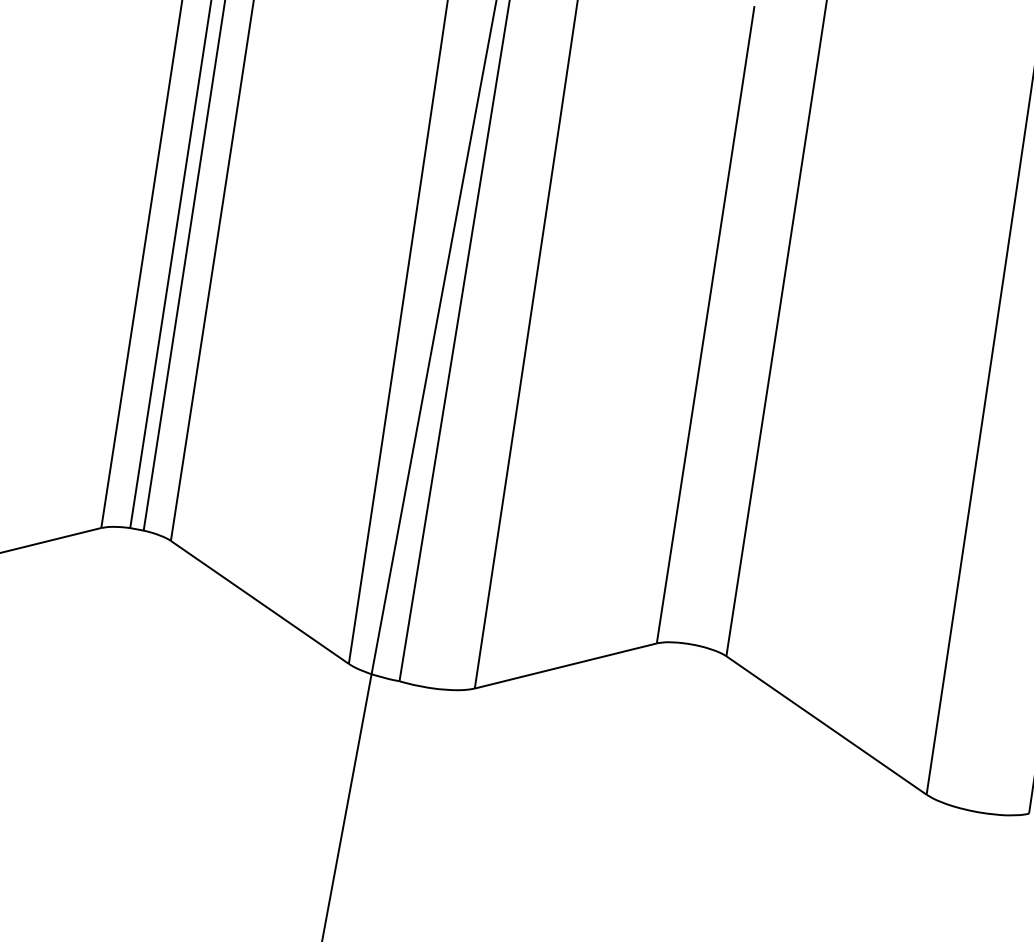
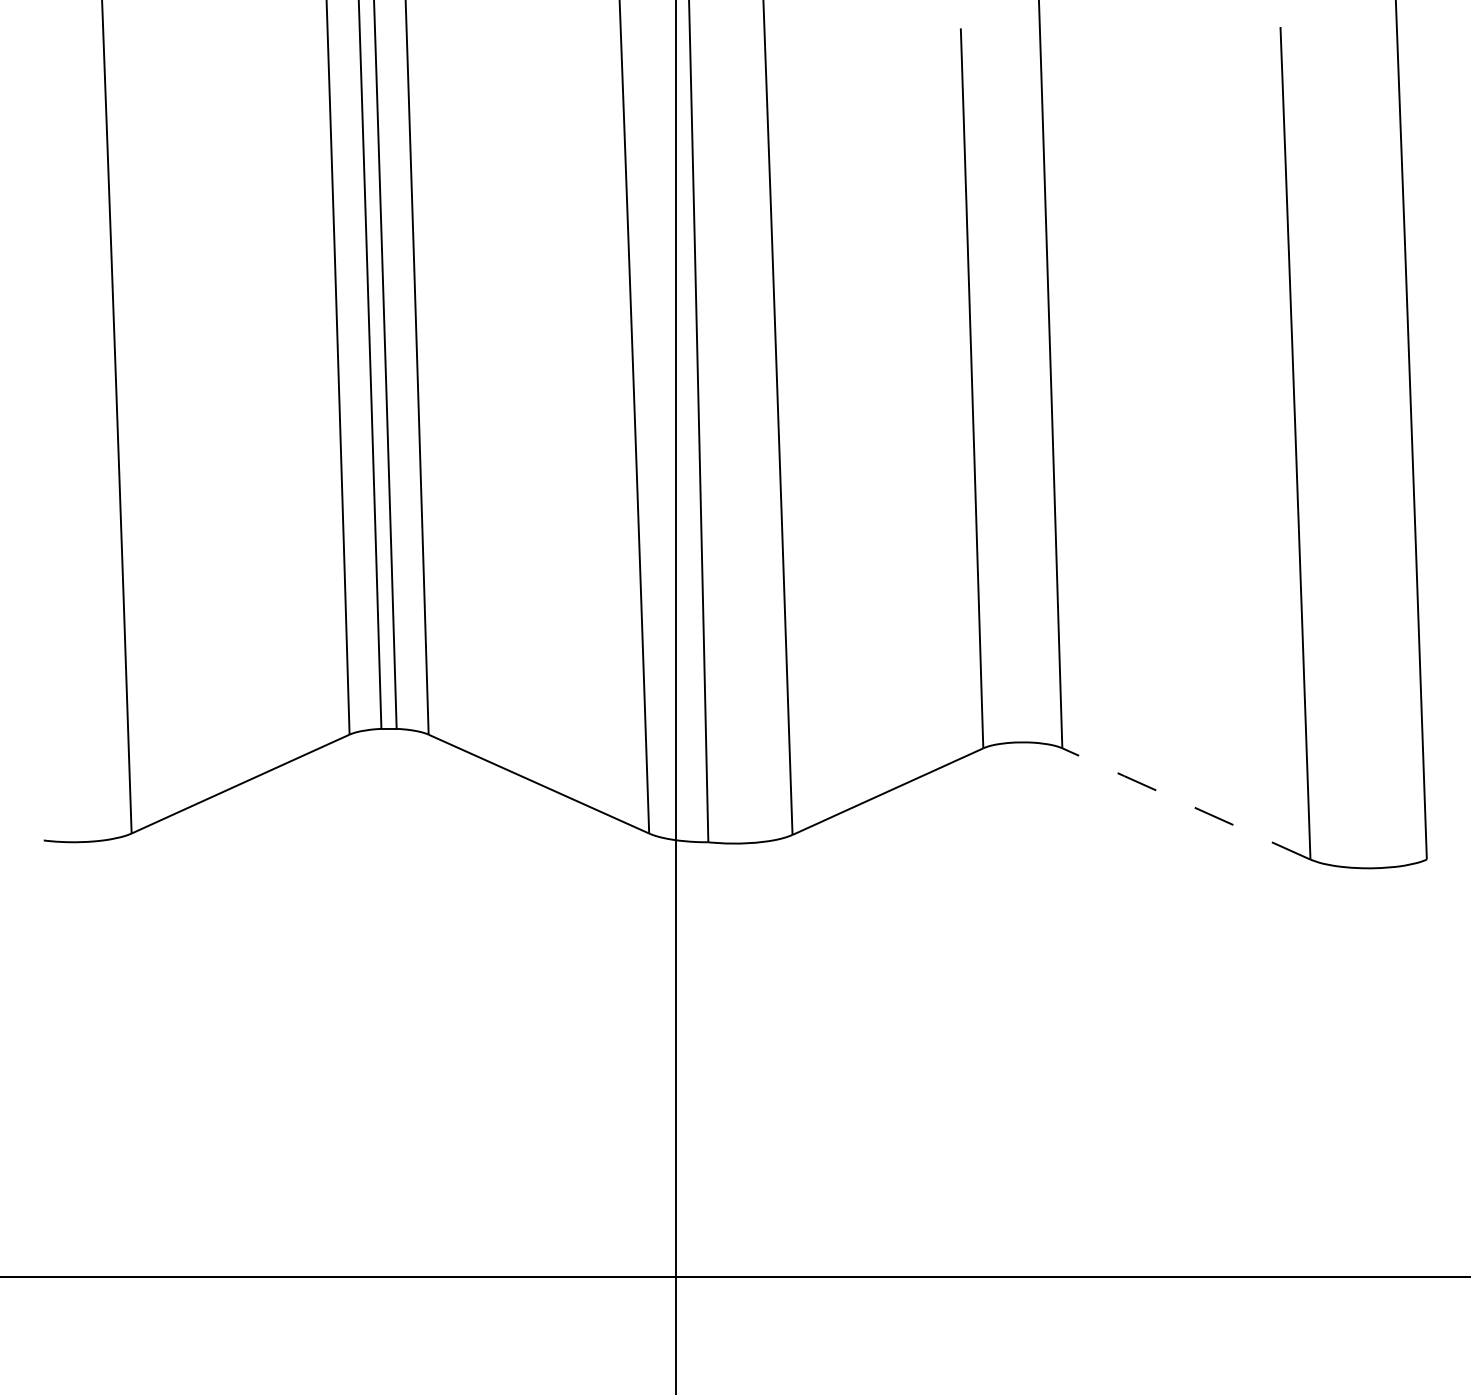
line: (825, 724) -> (1185, 803), solid -> dashed

